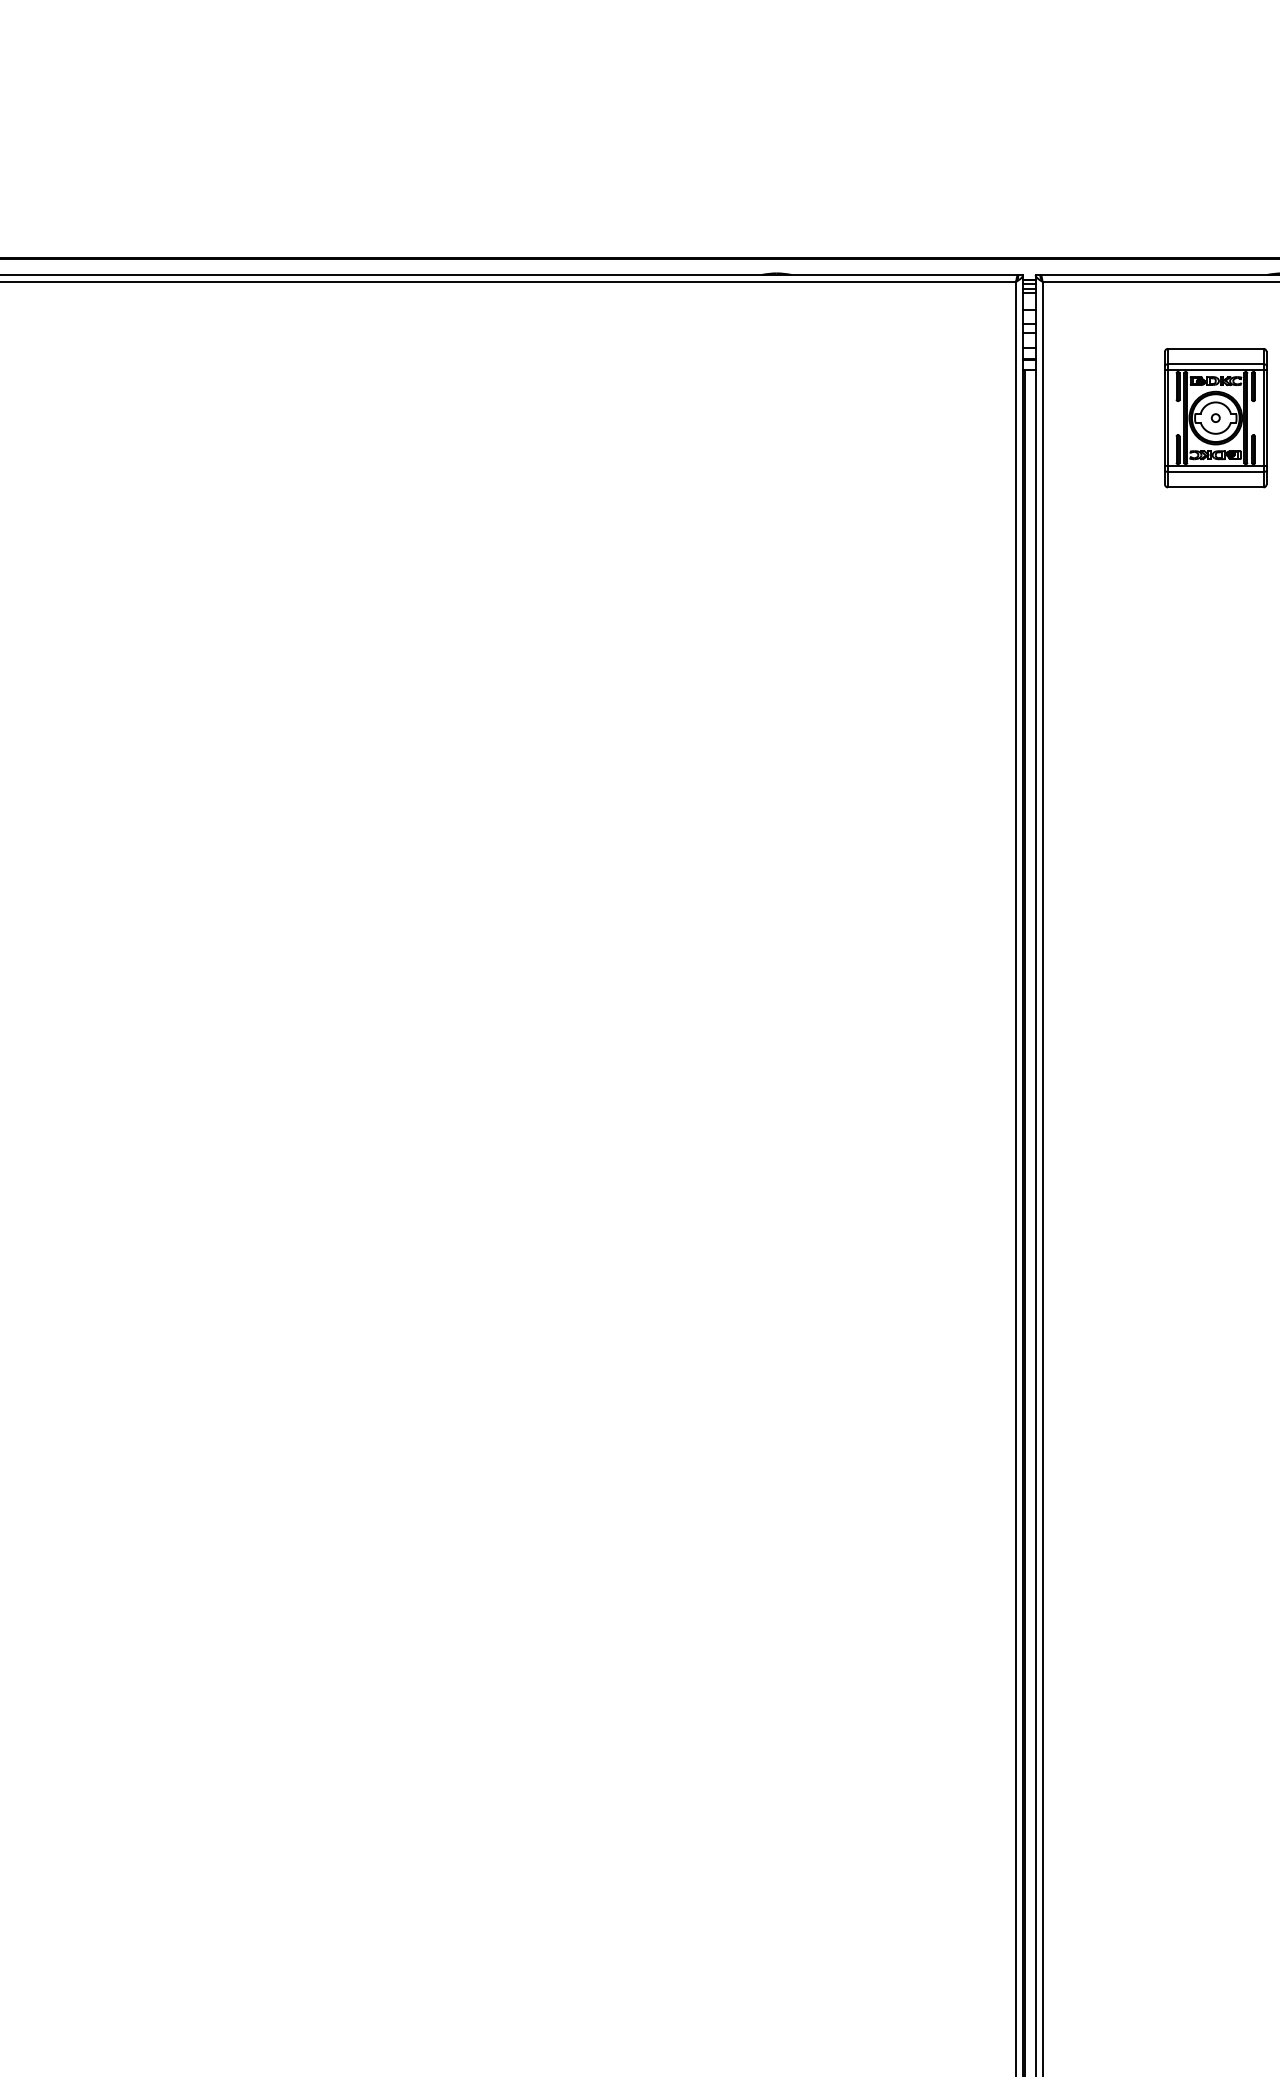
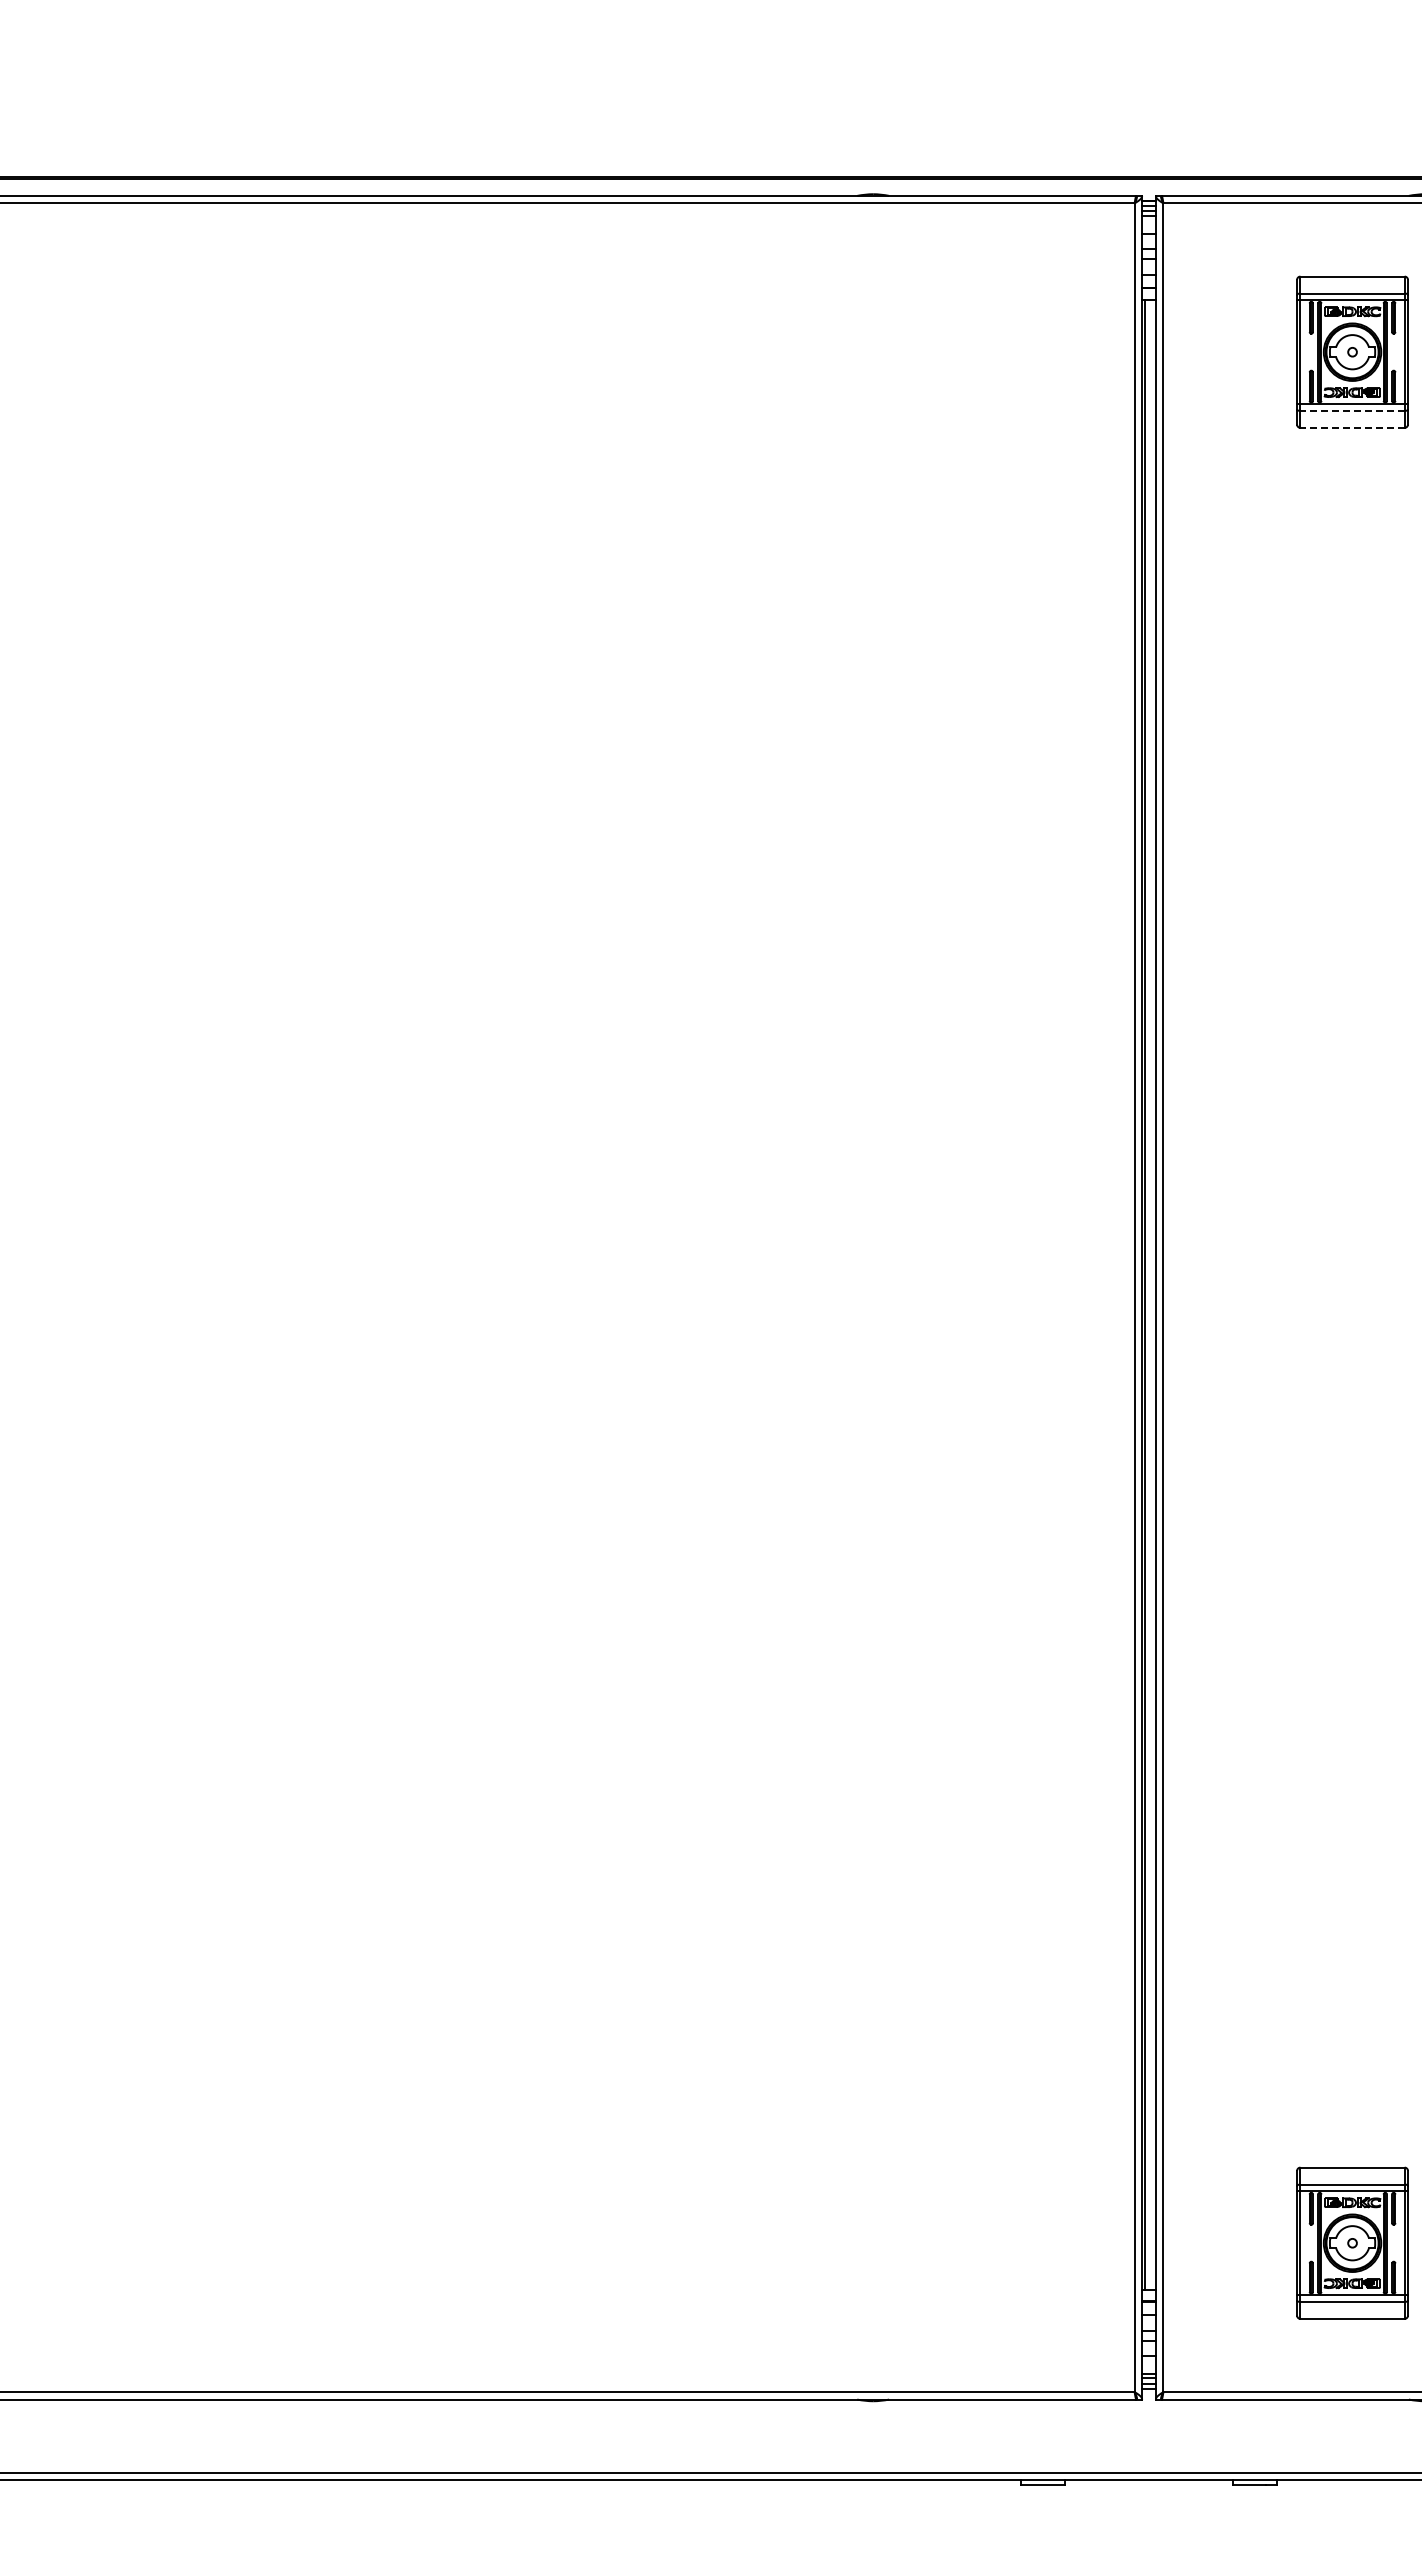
line: (1215, 471) -> (1352, 410), solid -> dashed
line: (1215, 487) -> (1352, 427), solid -> dashed

